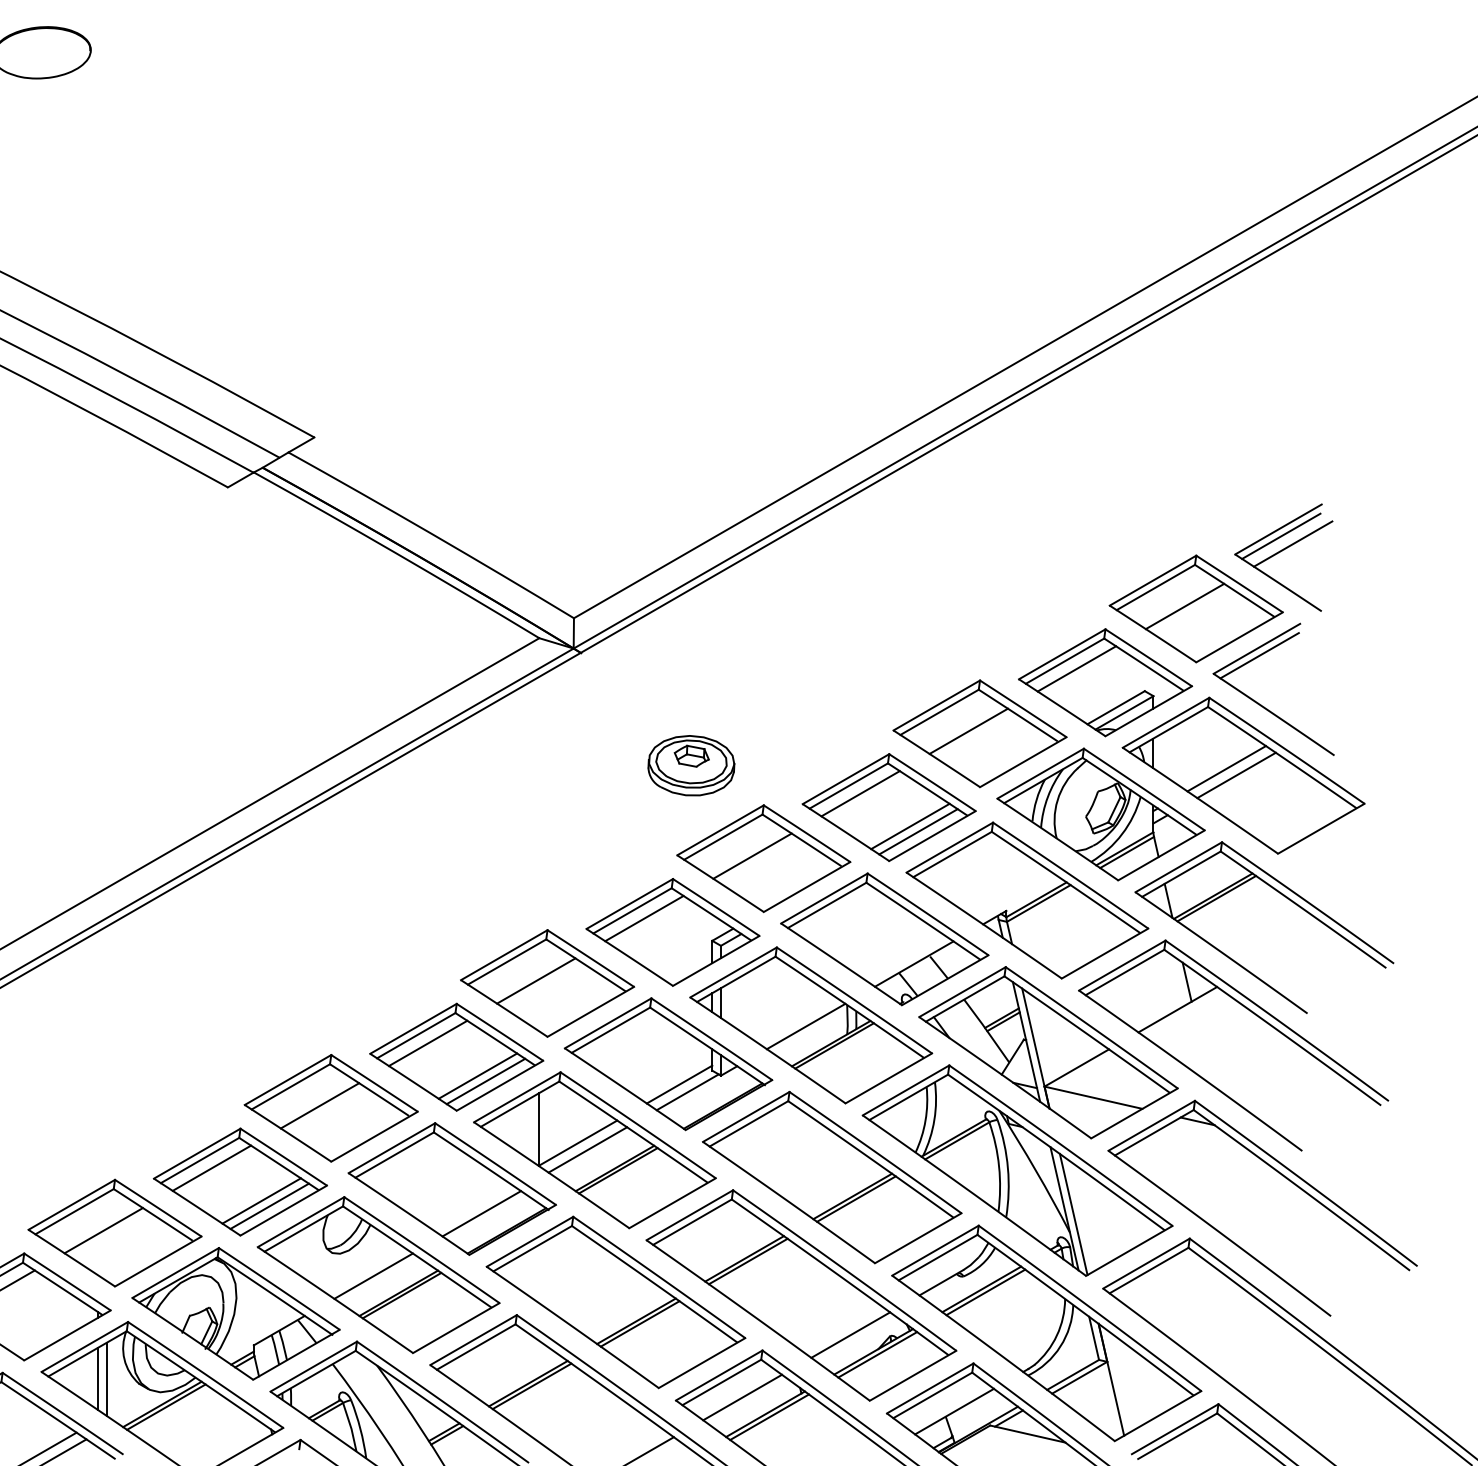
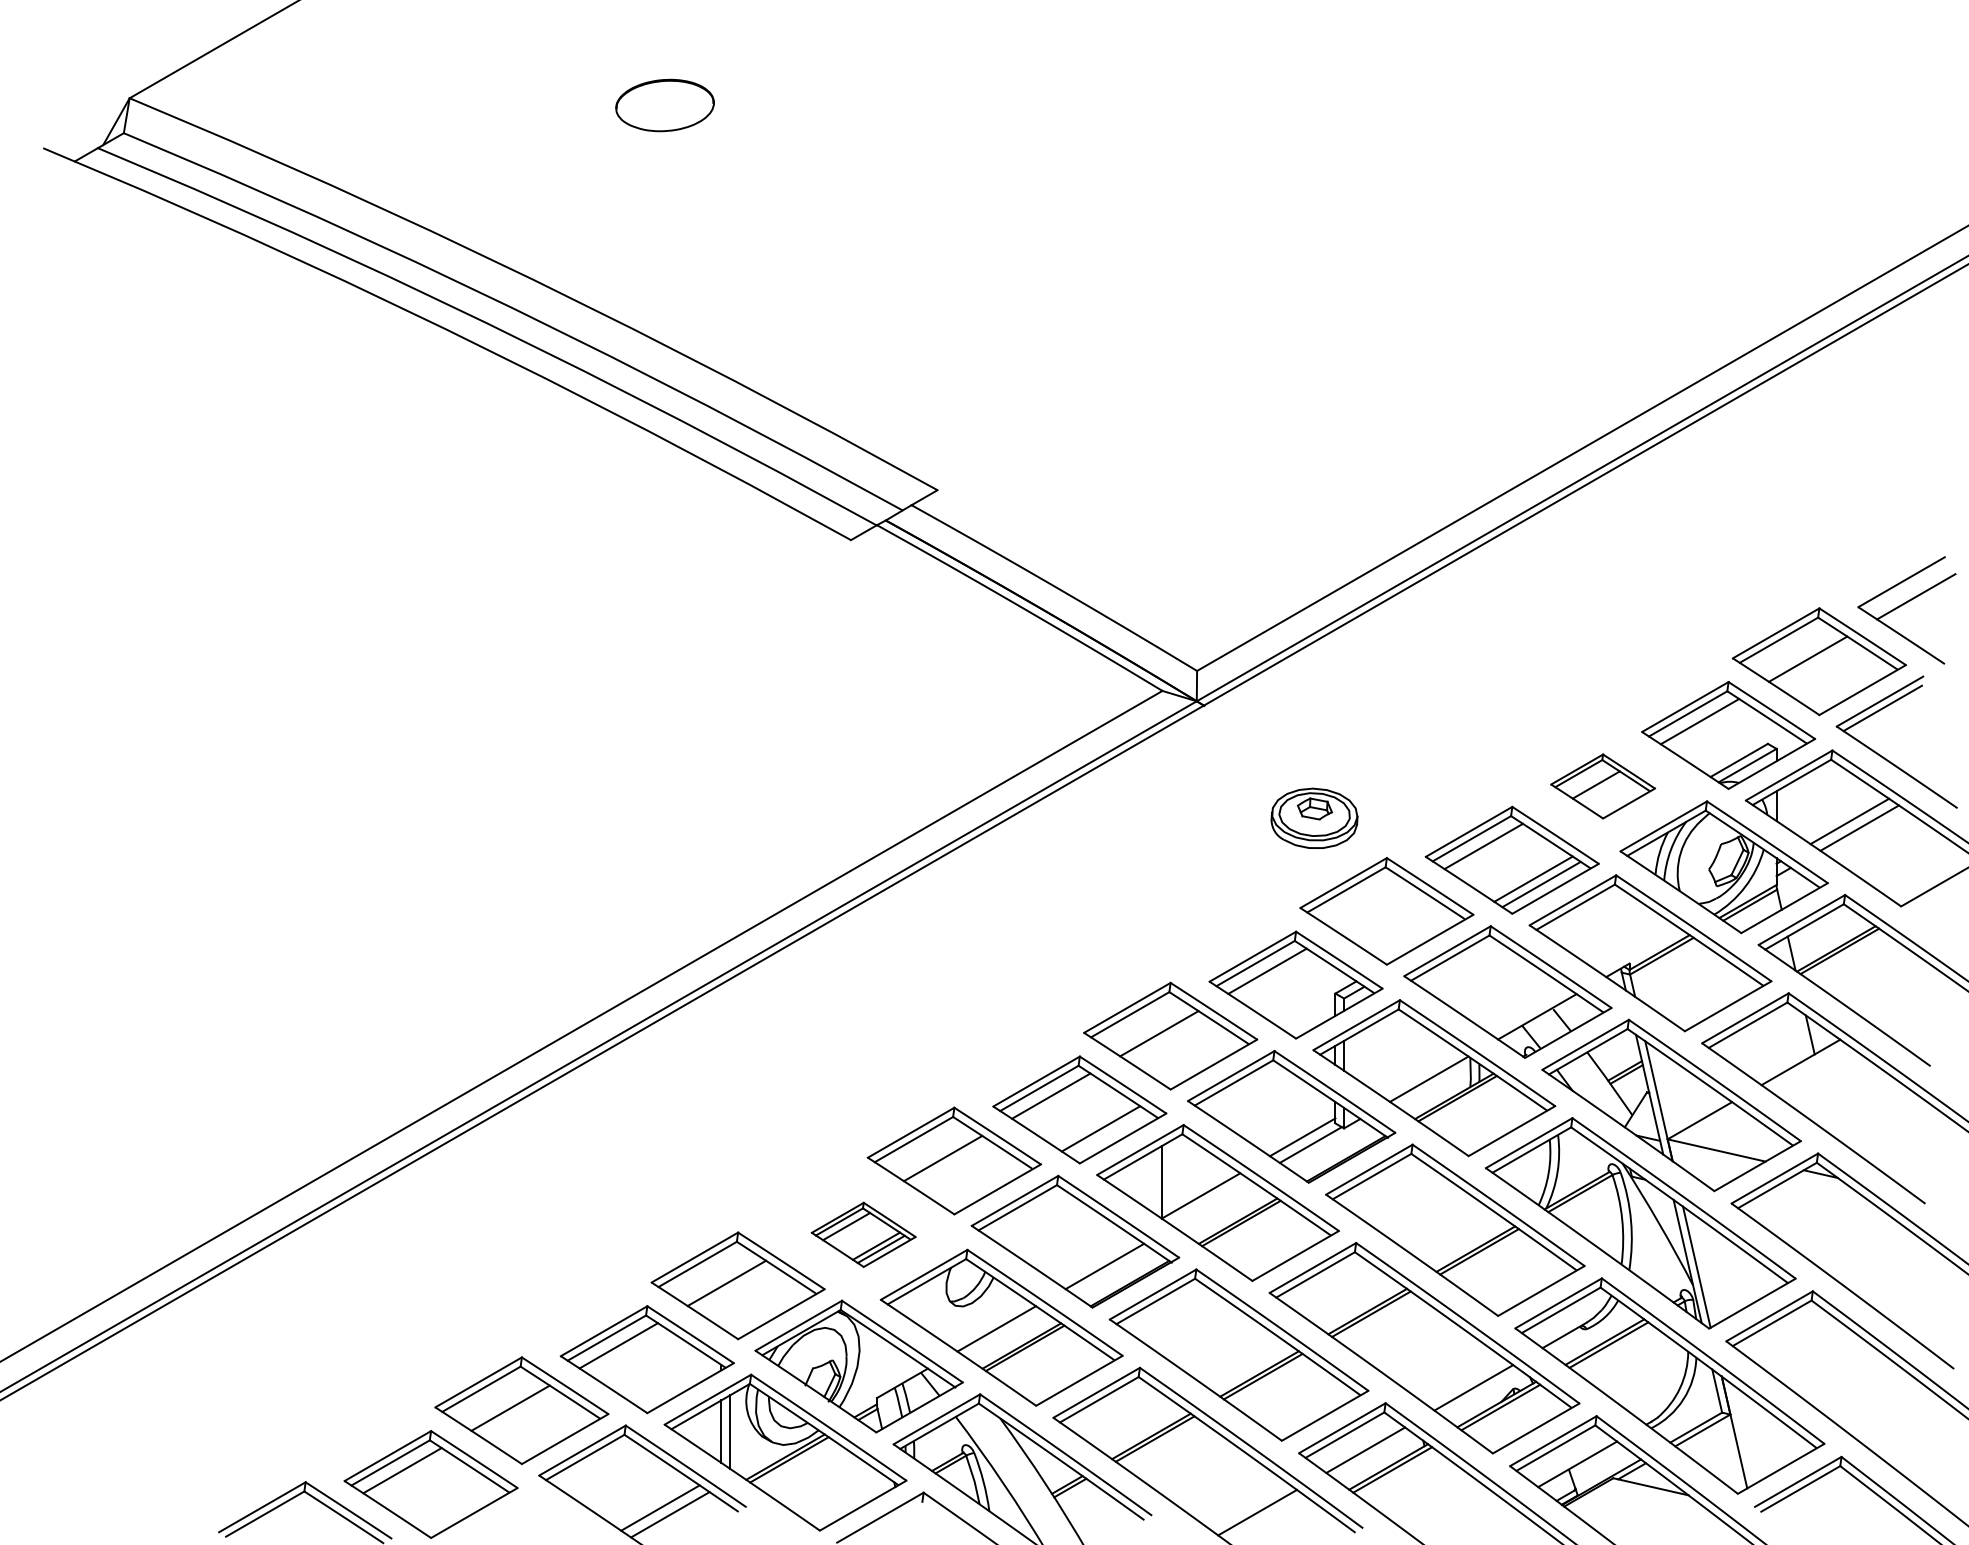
line: (1281, 535) -> (1904, 588), removed
part: (979, 733) -> (1602, 786), size x0.6
line: (752, 855) -> (1375, 908), removed
line: (485, 1080) -> (1108, 1133), removed
line: (587, 1149) -> (1210, 1202), removed
part: (240, 1181) -> (863, 1234), size x0.6

